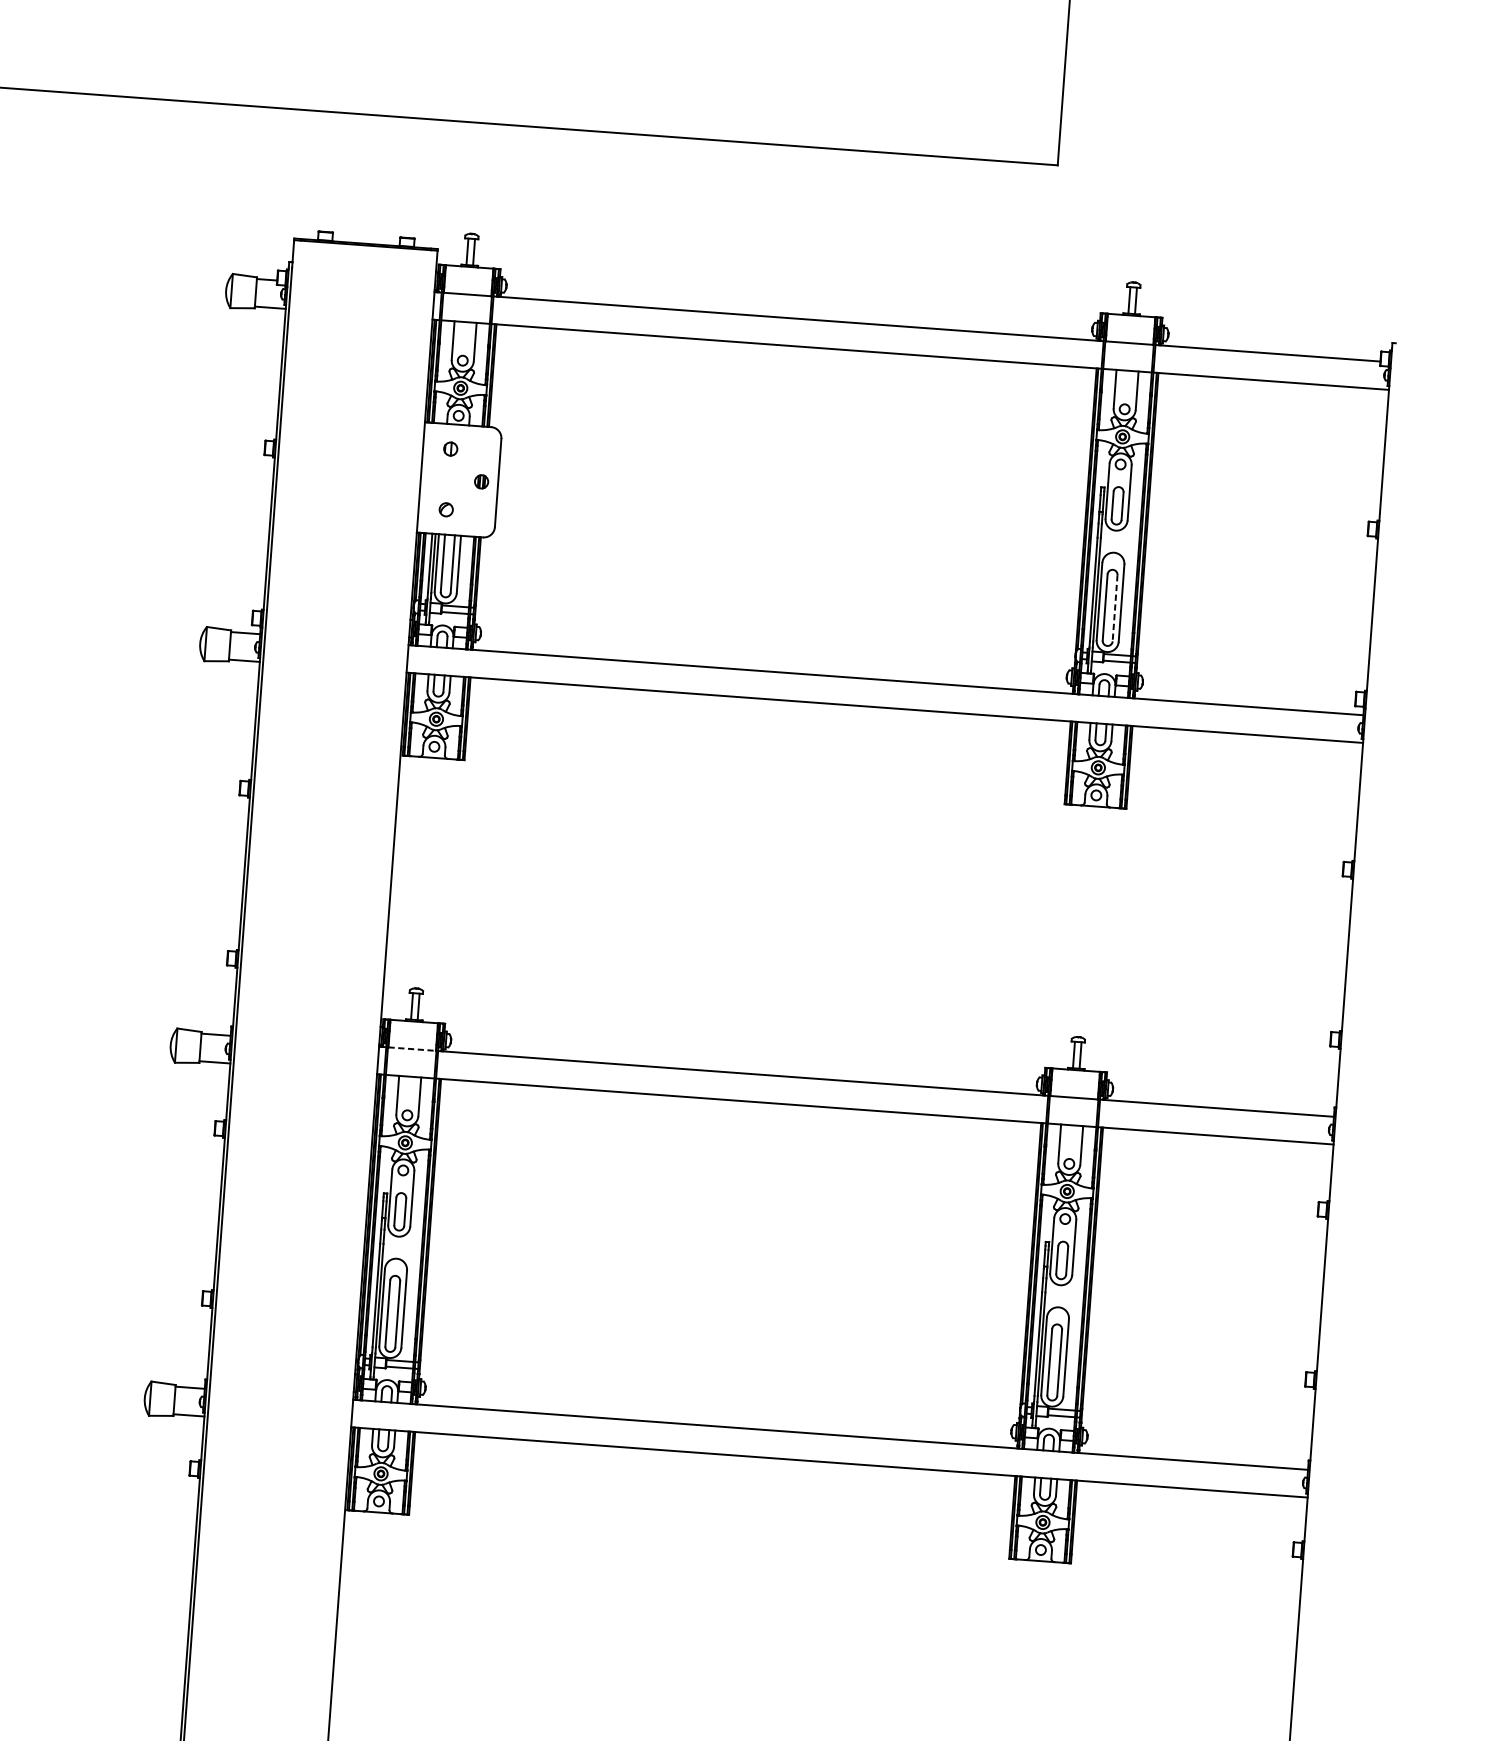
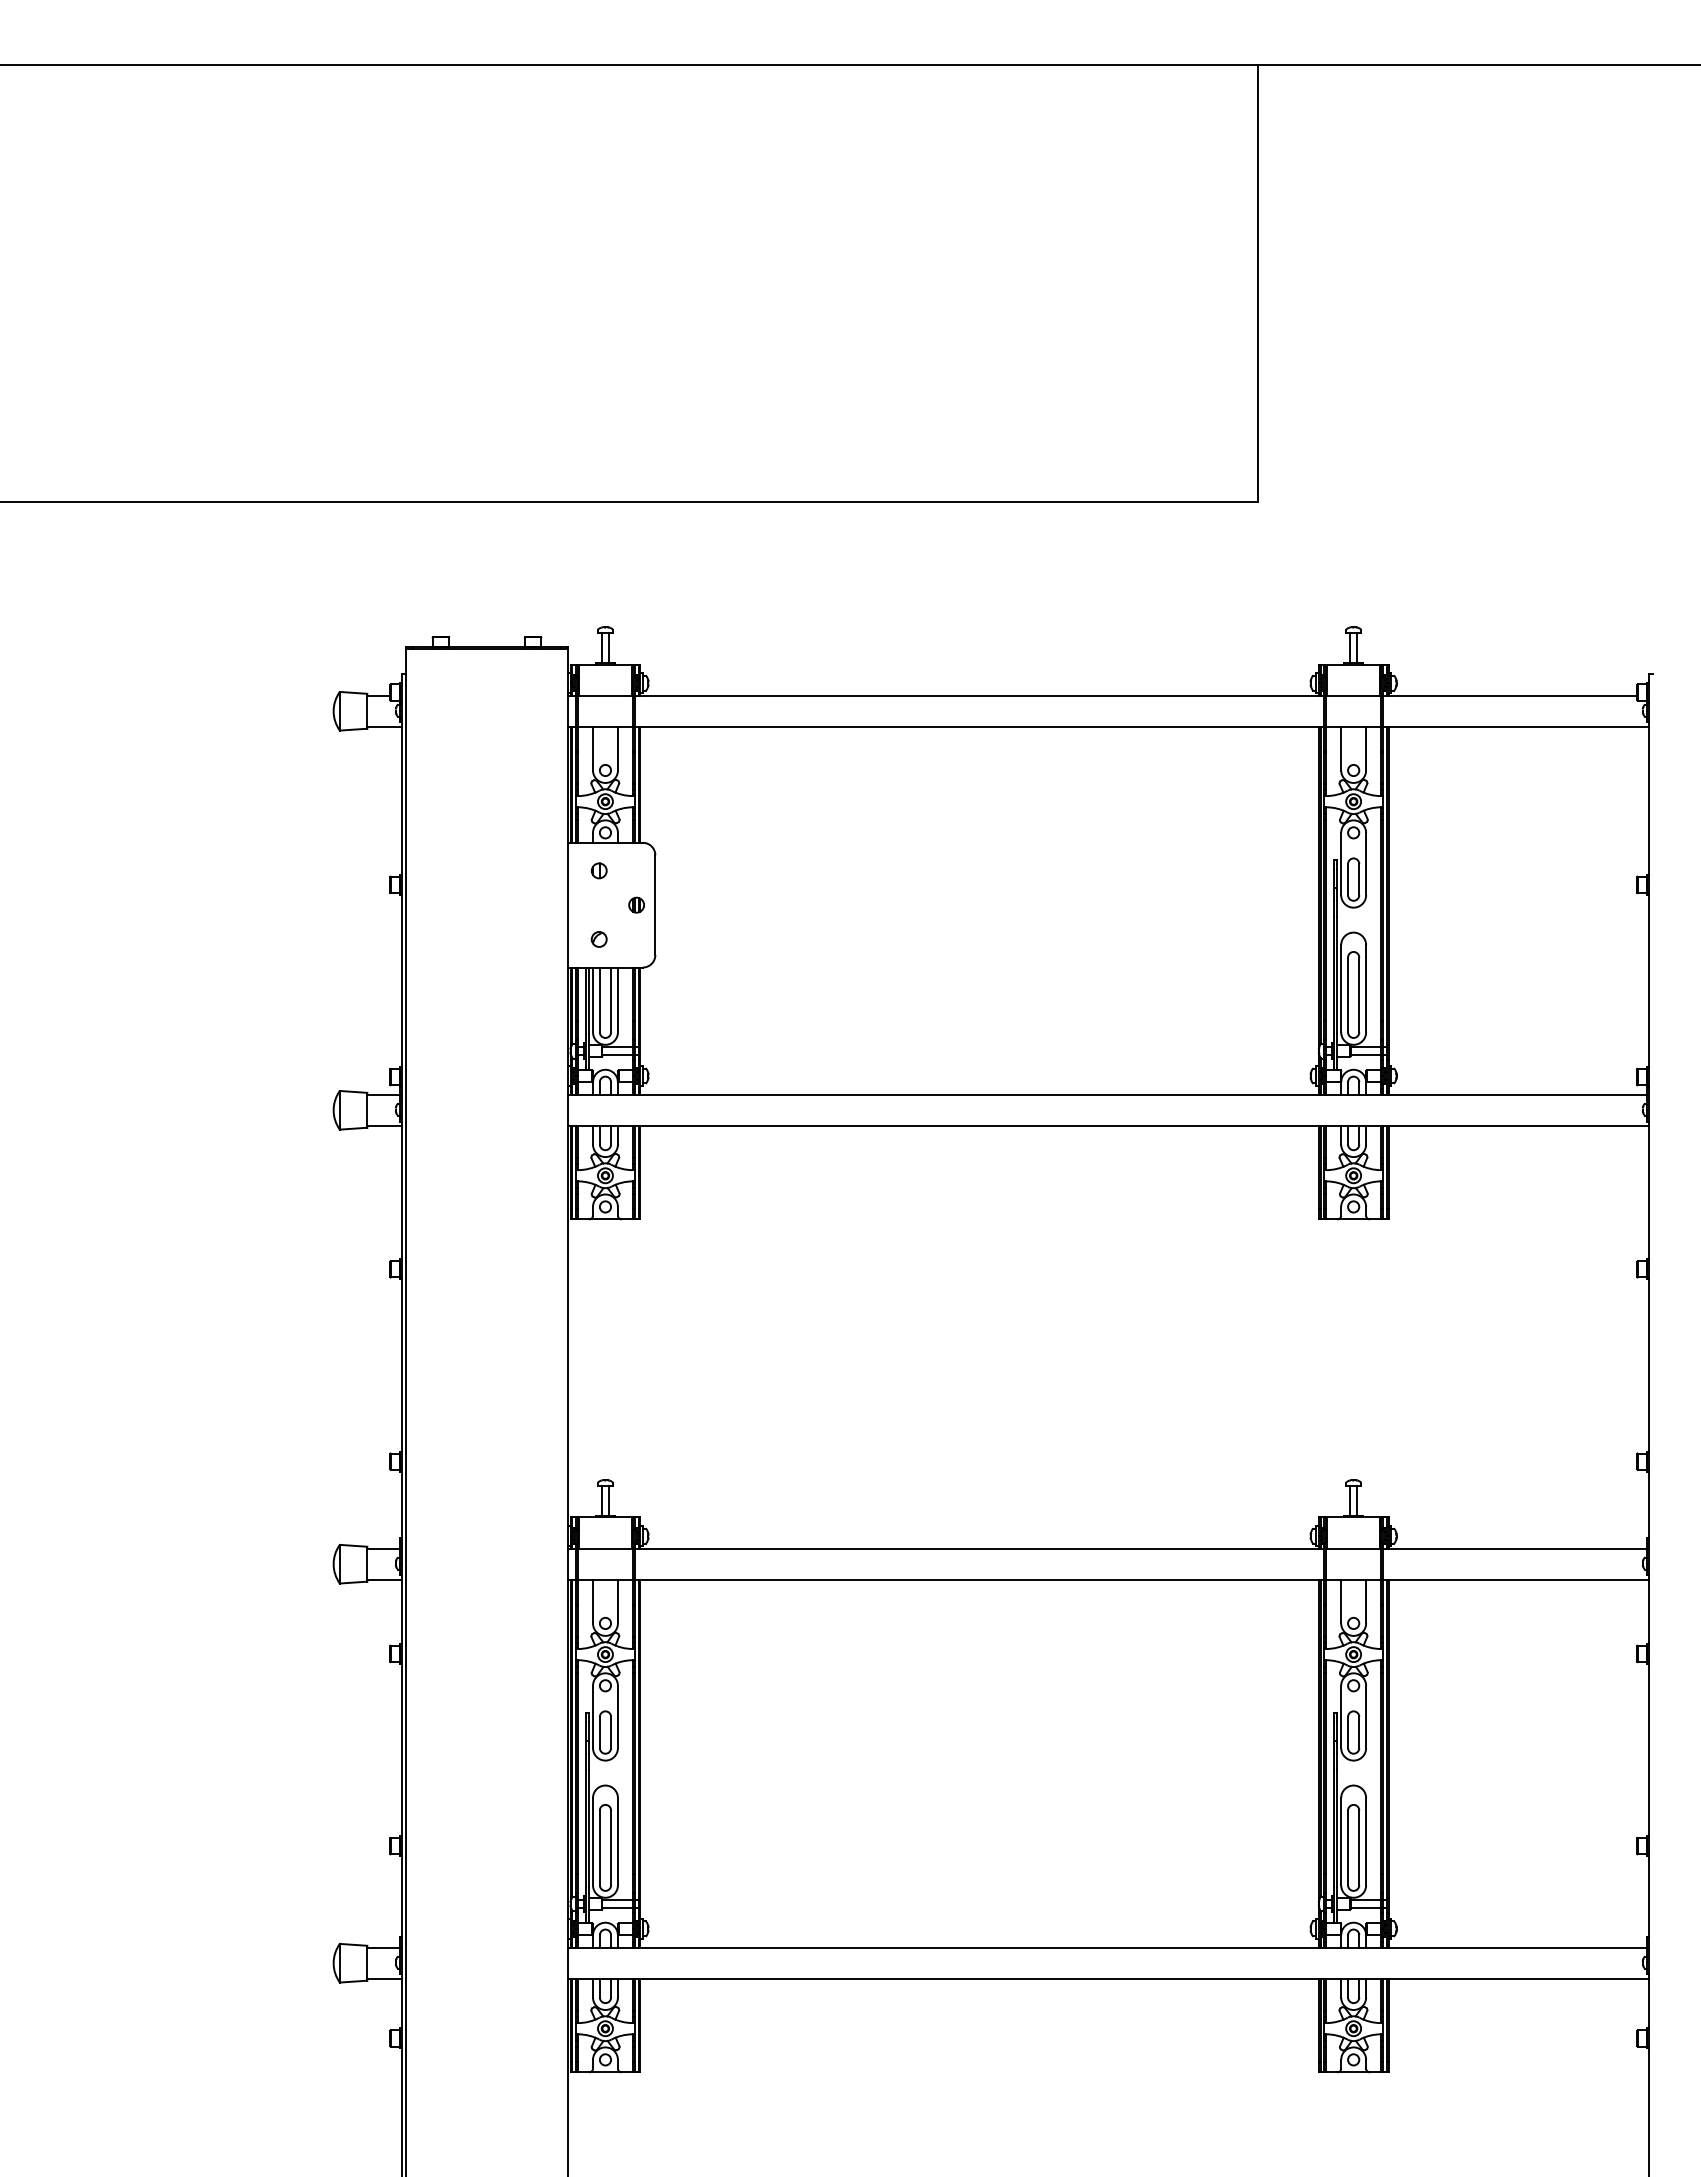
line: (1115, 608) -> (1359, 995), dashed -> solid
line: (412, 1049) -> (605, 1548), dashed -> solid

